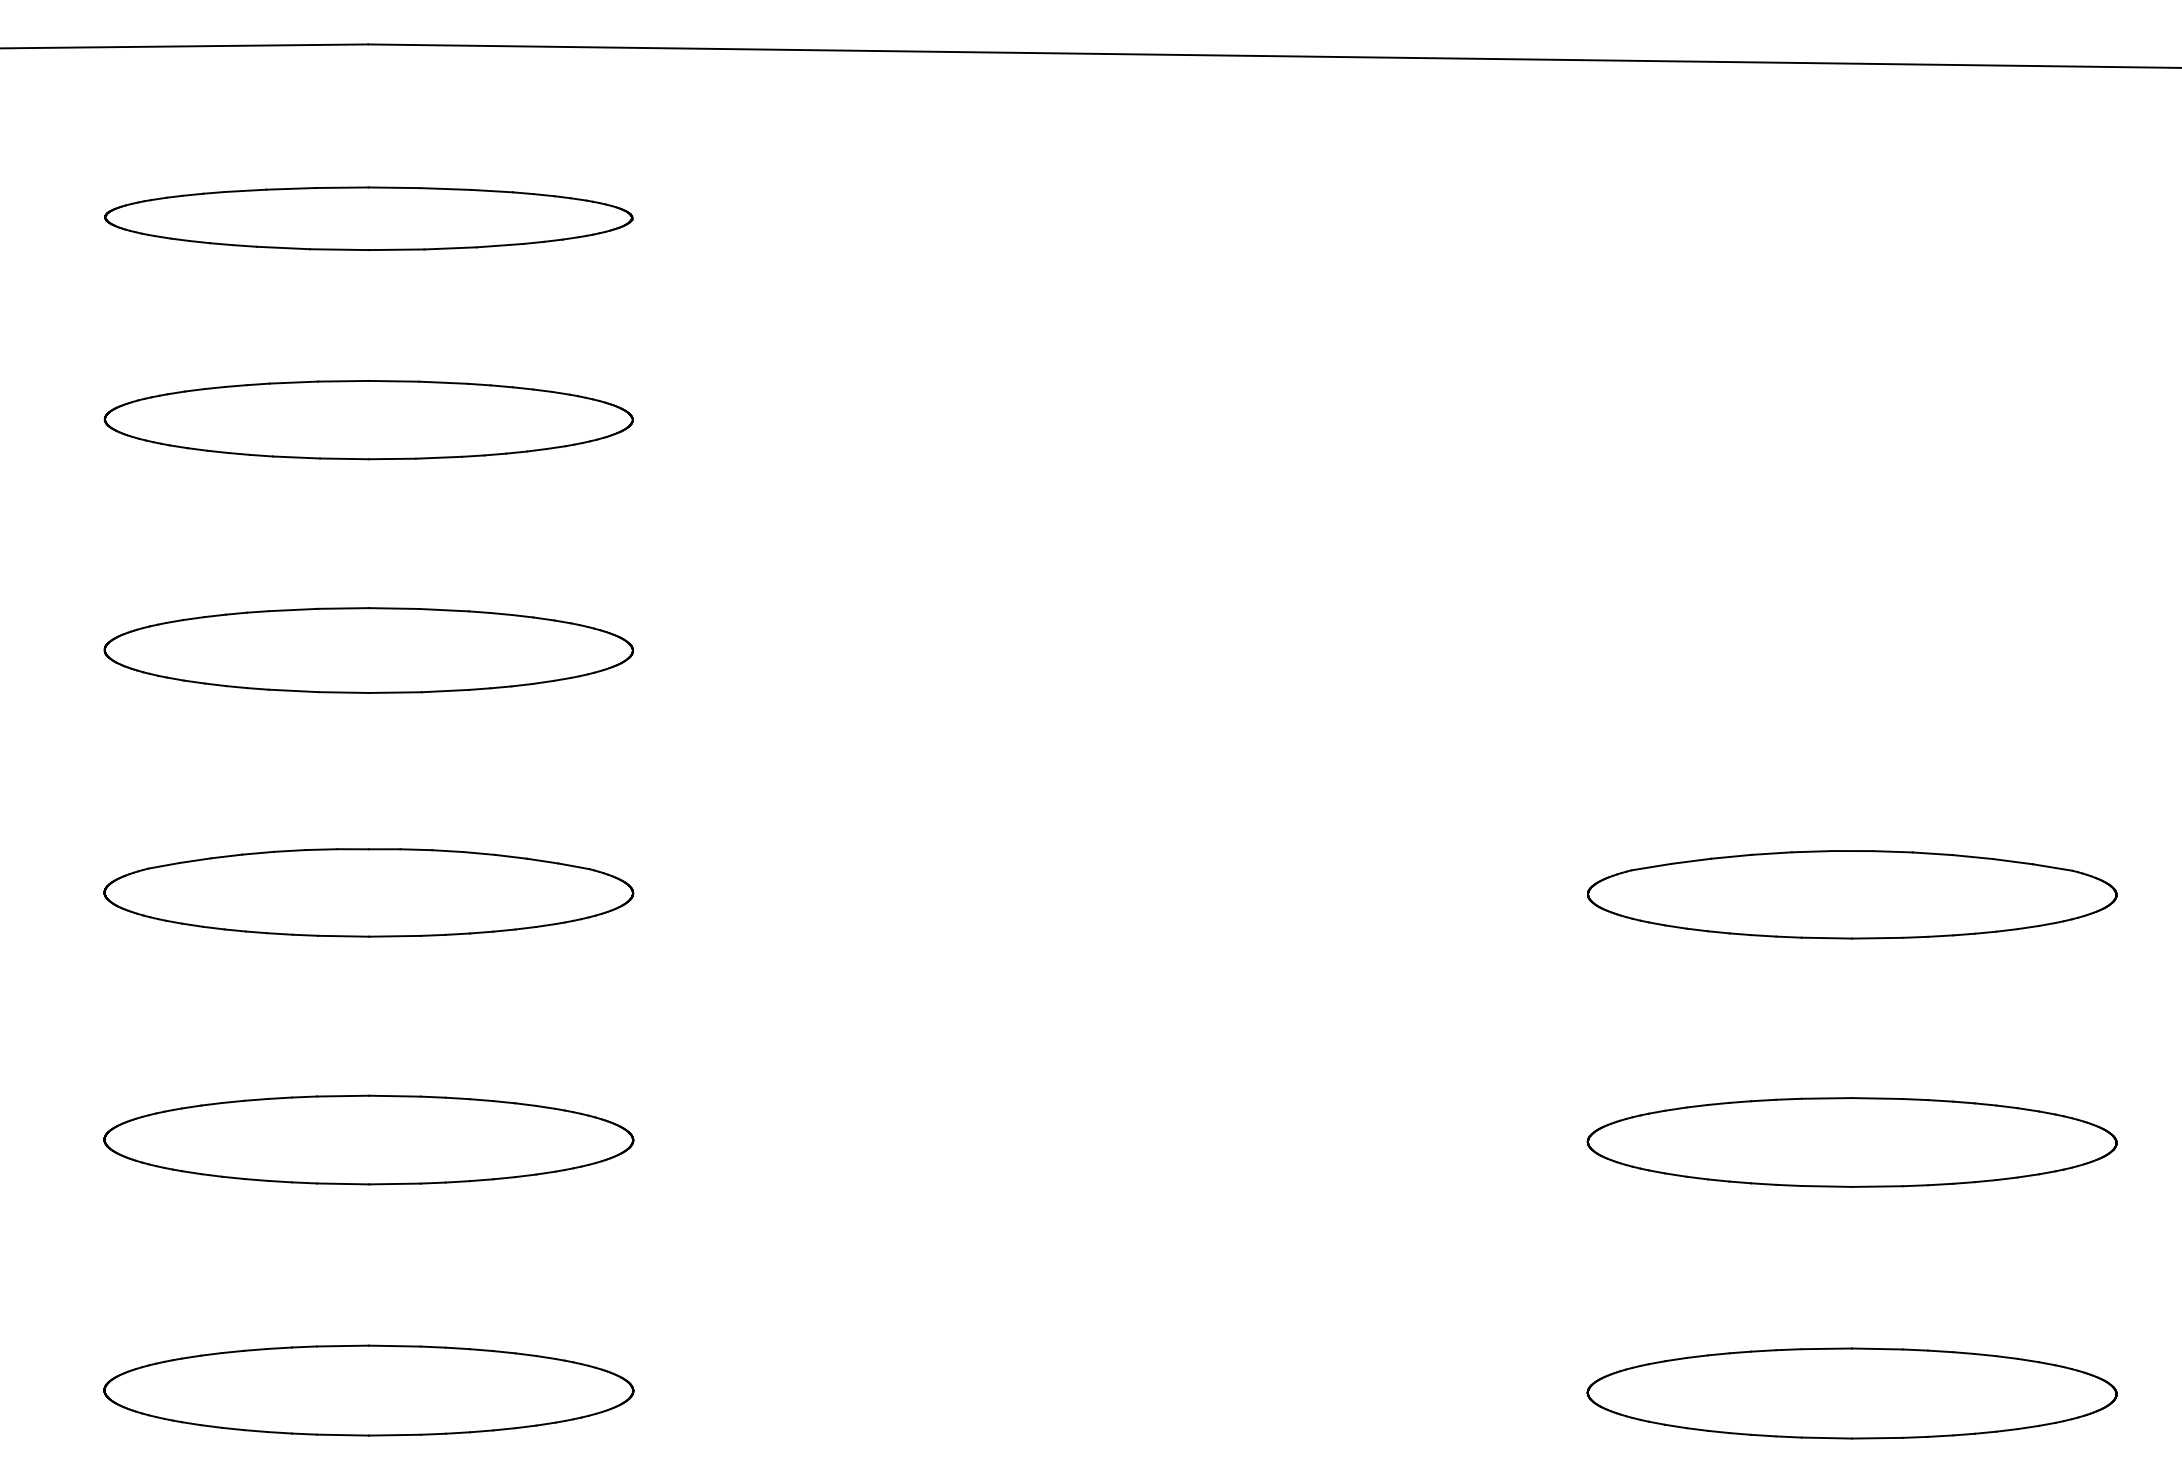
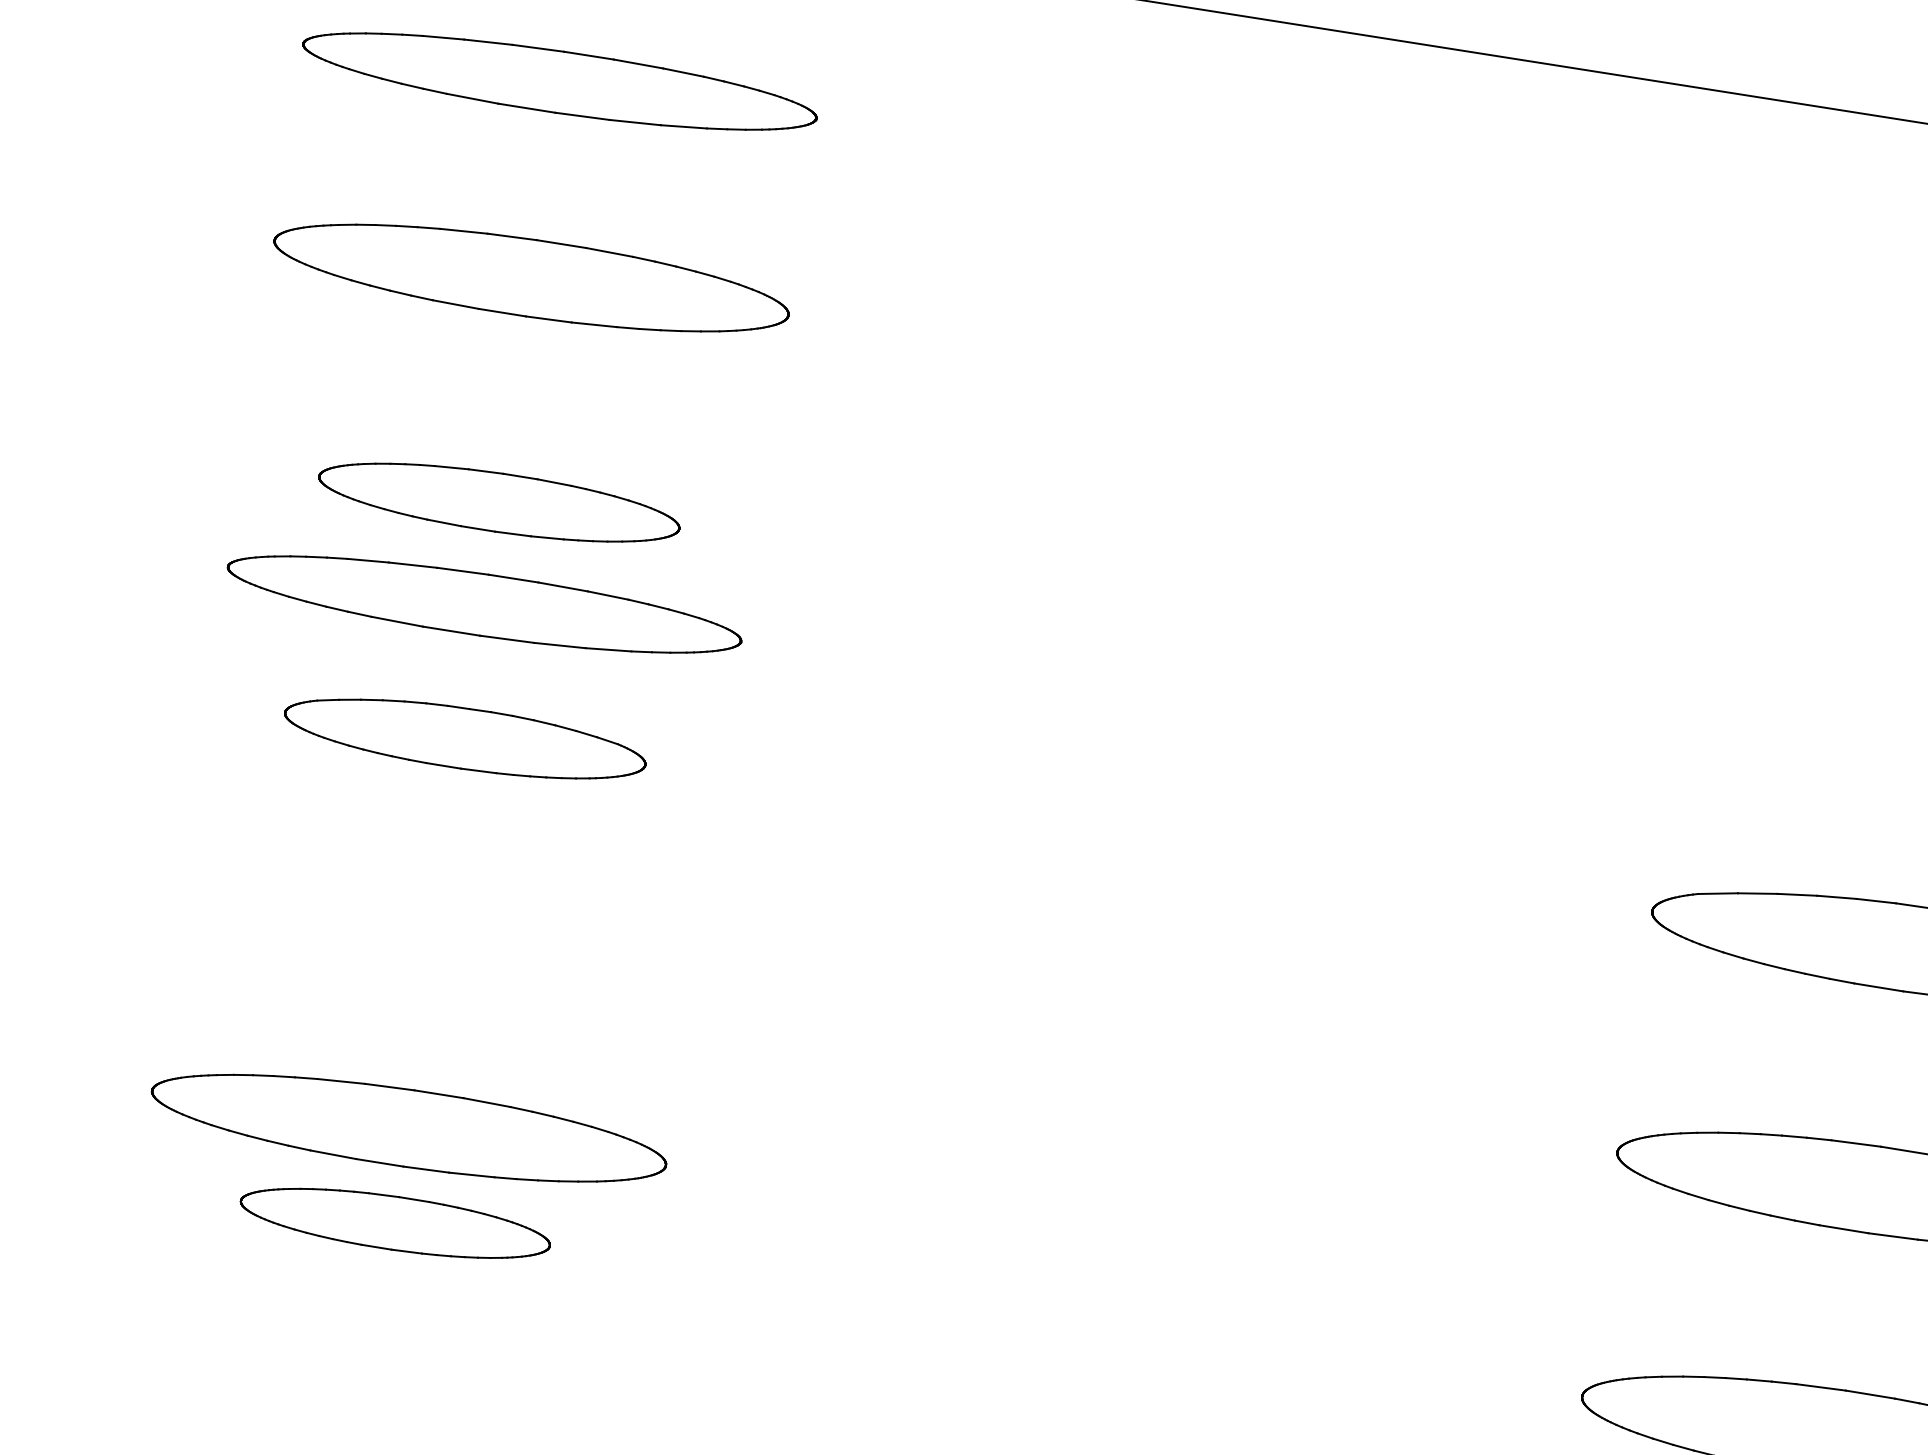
part: (368, 650) -> (498, 502), size x0.7
part: (368, 755) -> (484, 604), added
part: (368, 892) -> (464, 738), size x0.7
part: (368, 1139) -> (430, 978), removed
part: (368, 1293) -> (408, 1128), added
part: (368, 1390) -> (395, 1223), size x0.6

